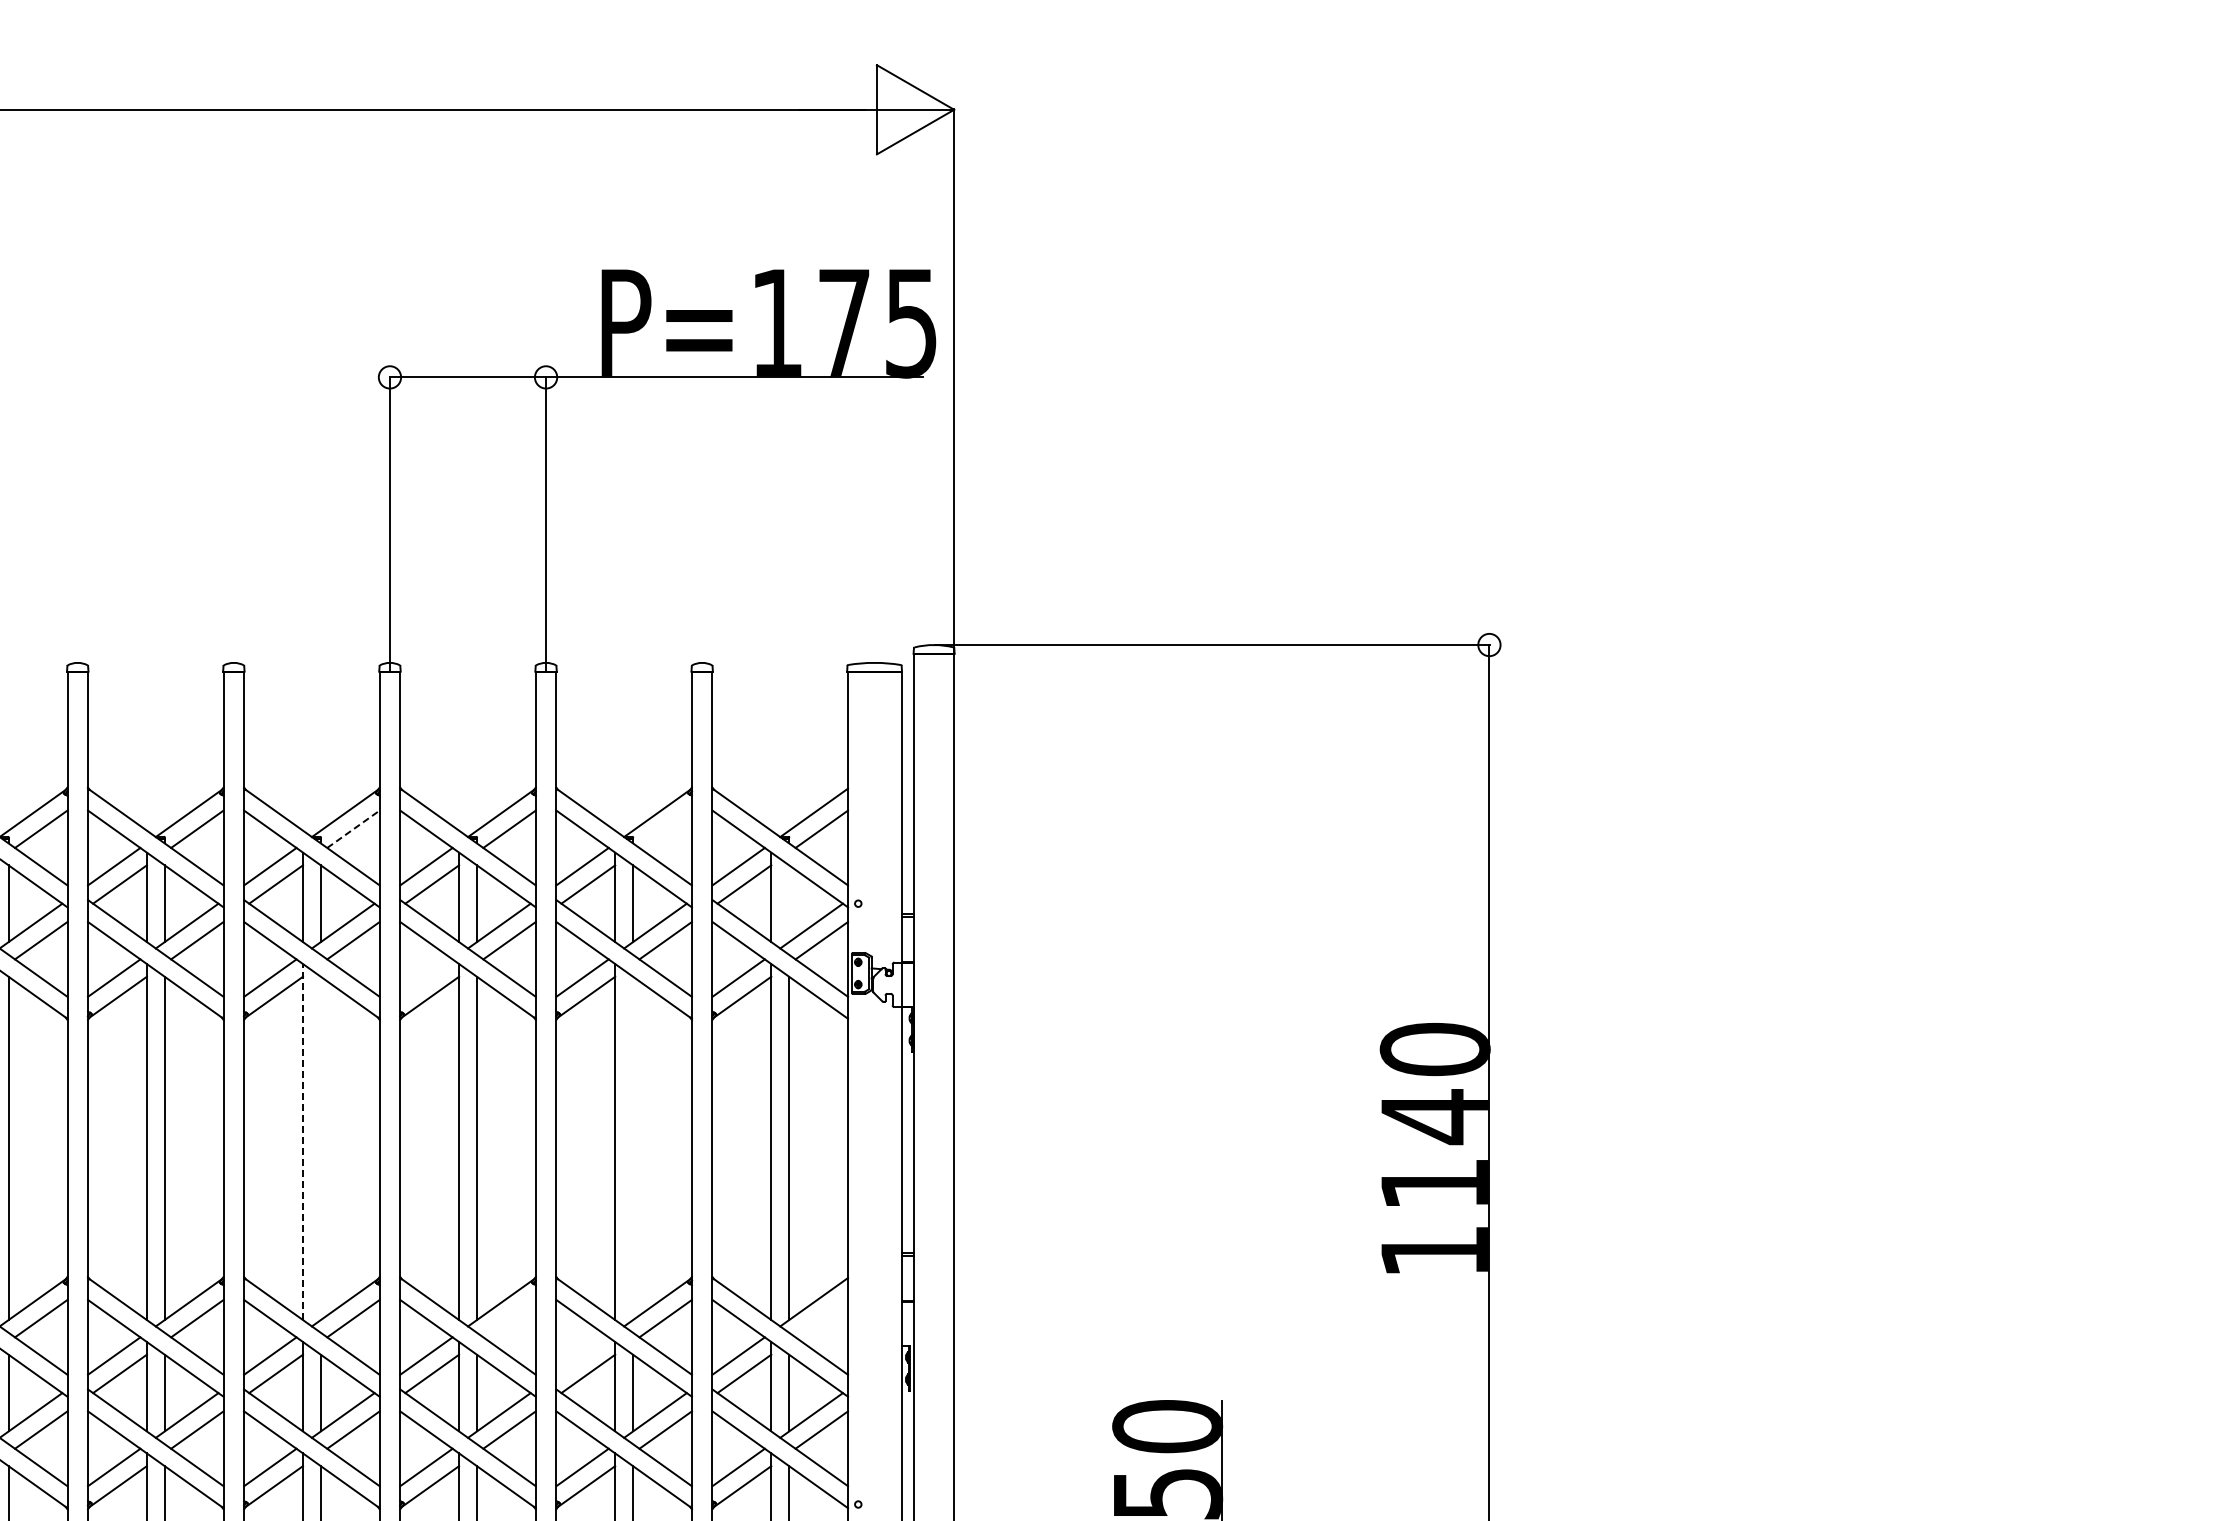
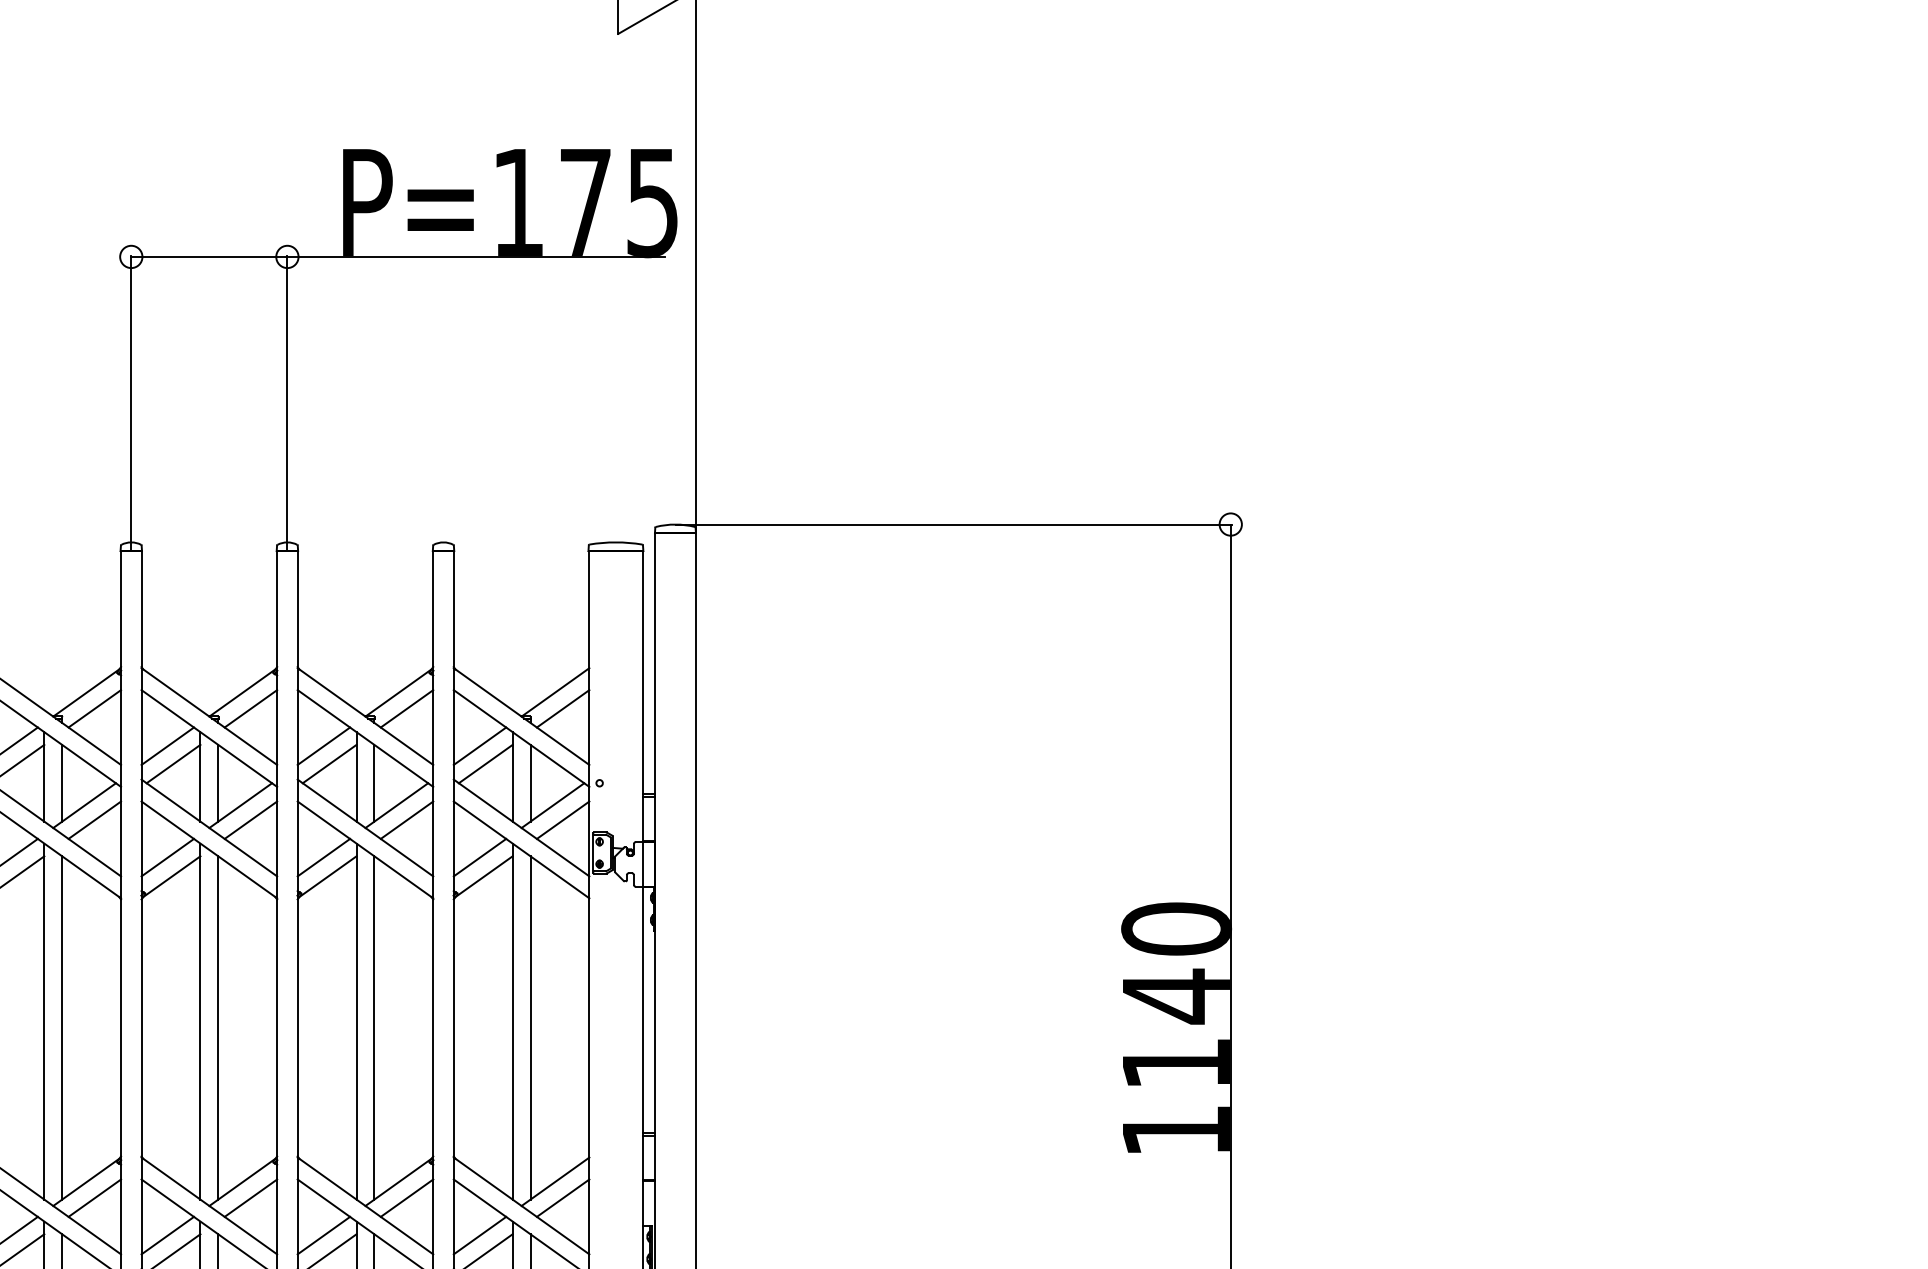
line: (353, 828) -> (94, 708), dashed -> solid
line: (665, 828) -> (406, 708), added
line: (789, 903) -> (530, 783), added
line: (426, 977) -> (167, 857), added
line: (303, 1141) -> (44, 1021), dashed -> solid
line: (320, 1148) -> (61, 1028), added
line: (633, 1148) -> (374, 1028), added
line: (509, 1318) -> (250, 1198), added
line: (821, 1318) -> (562, 1198), added
line: (582, 1355) -> (323, 1235), added

